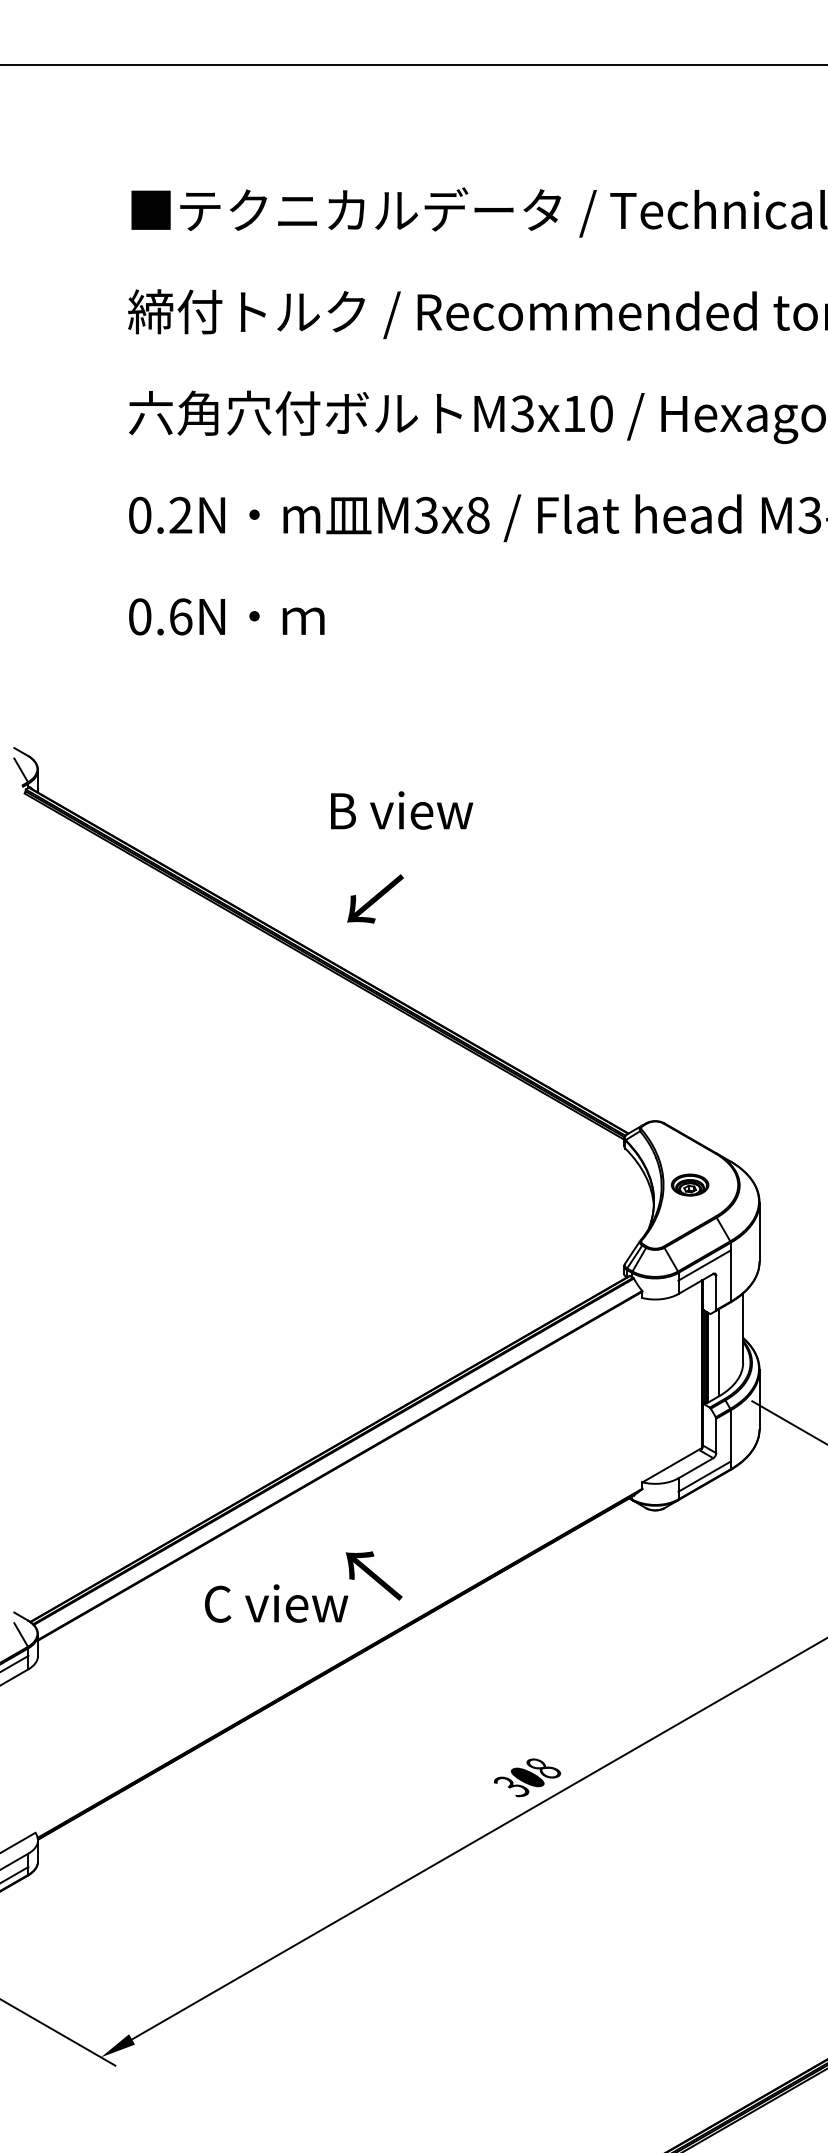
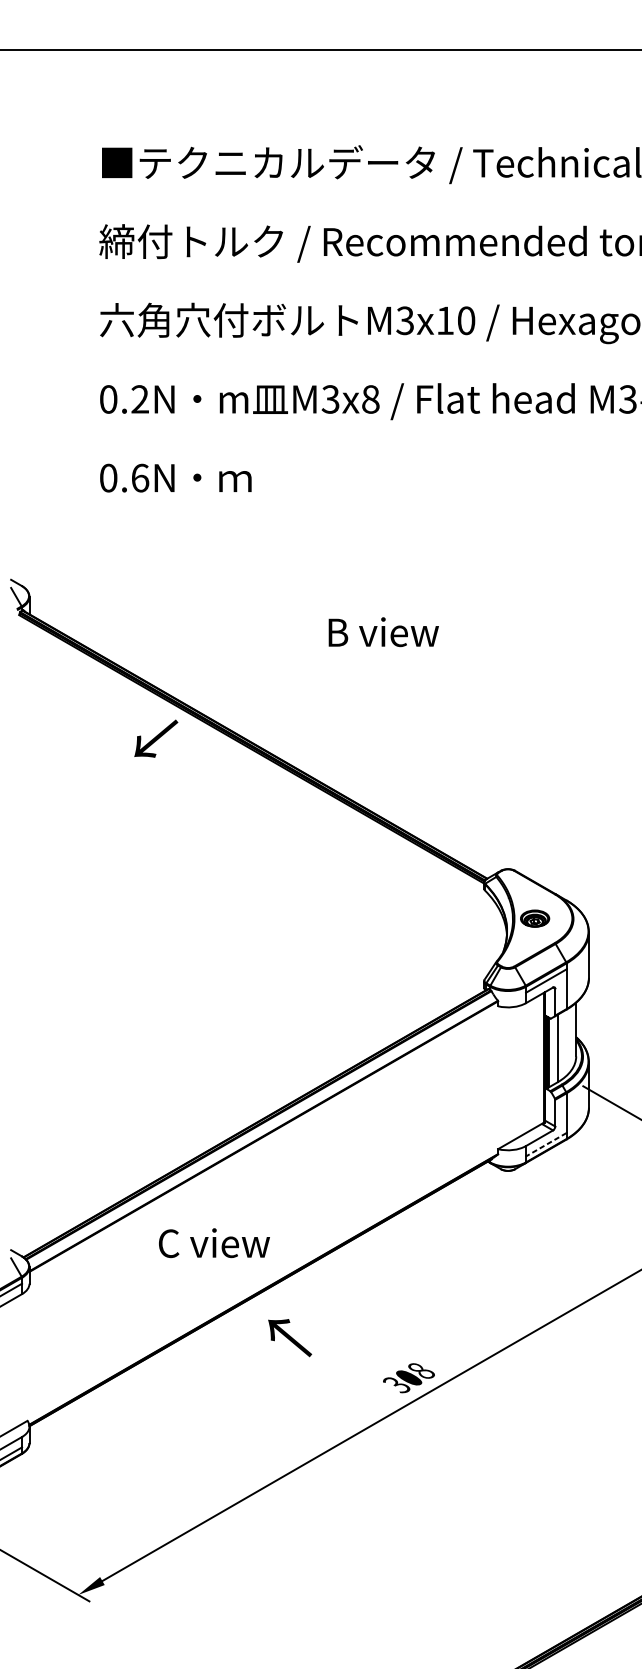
text: (402, 810) -> (384, 632), moved
text: (375, 898) -> (156, 738), moved
line: (704, 1476) -> (546, 1144), solid -> dashed
text: (373, 1575) -> (289, 1337), moved

